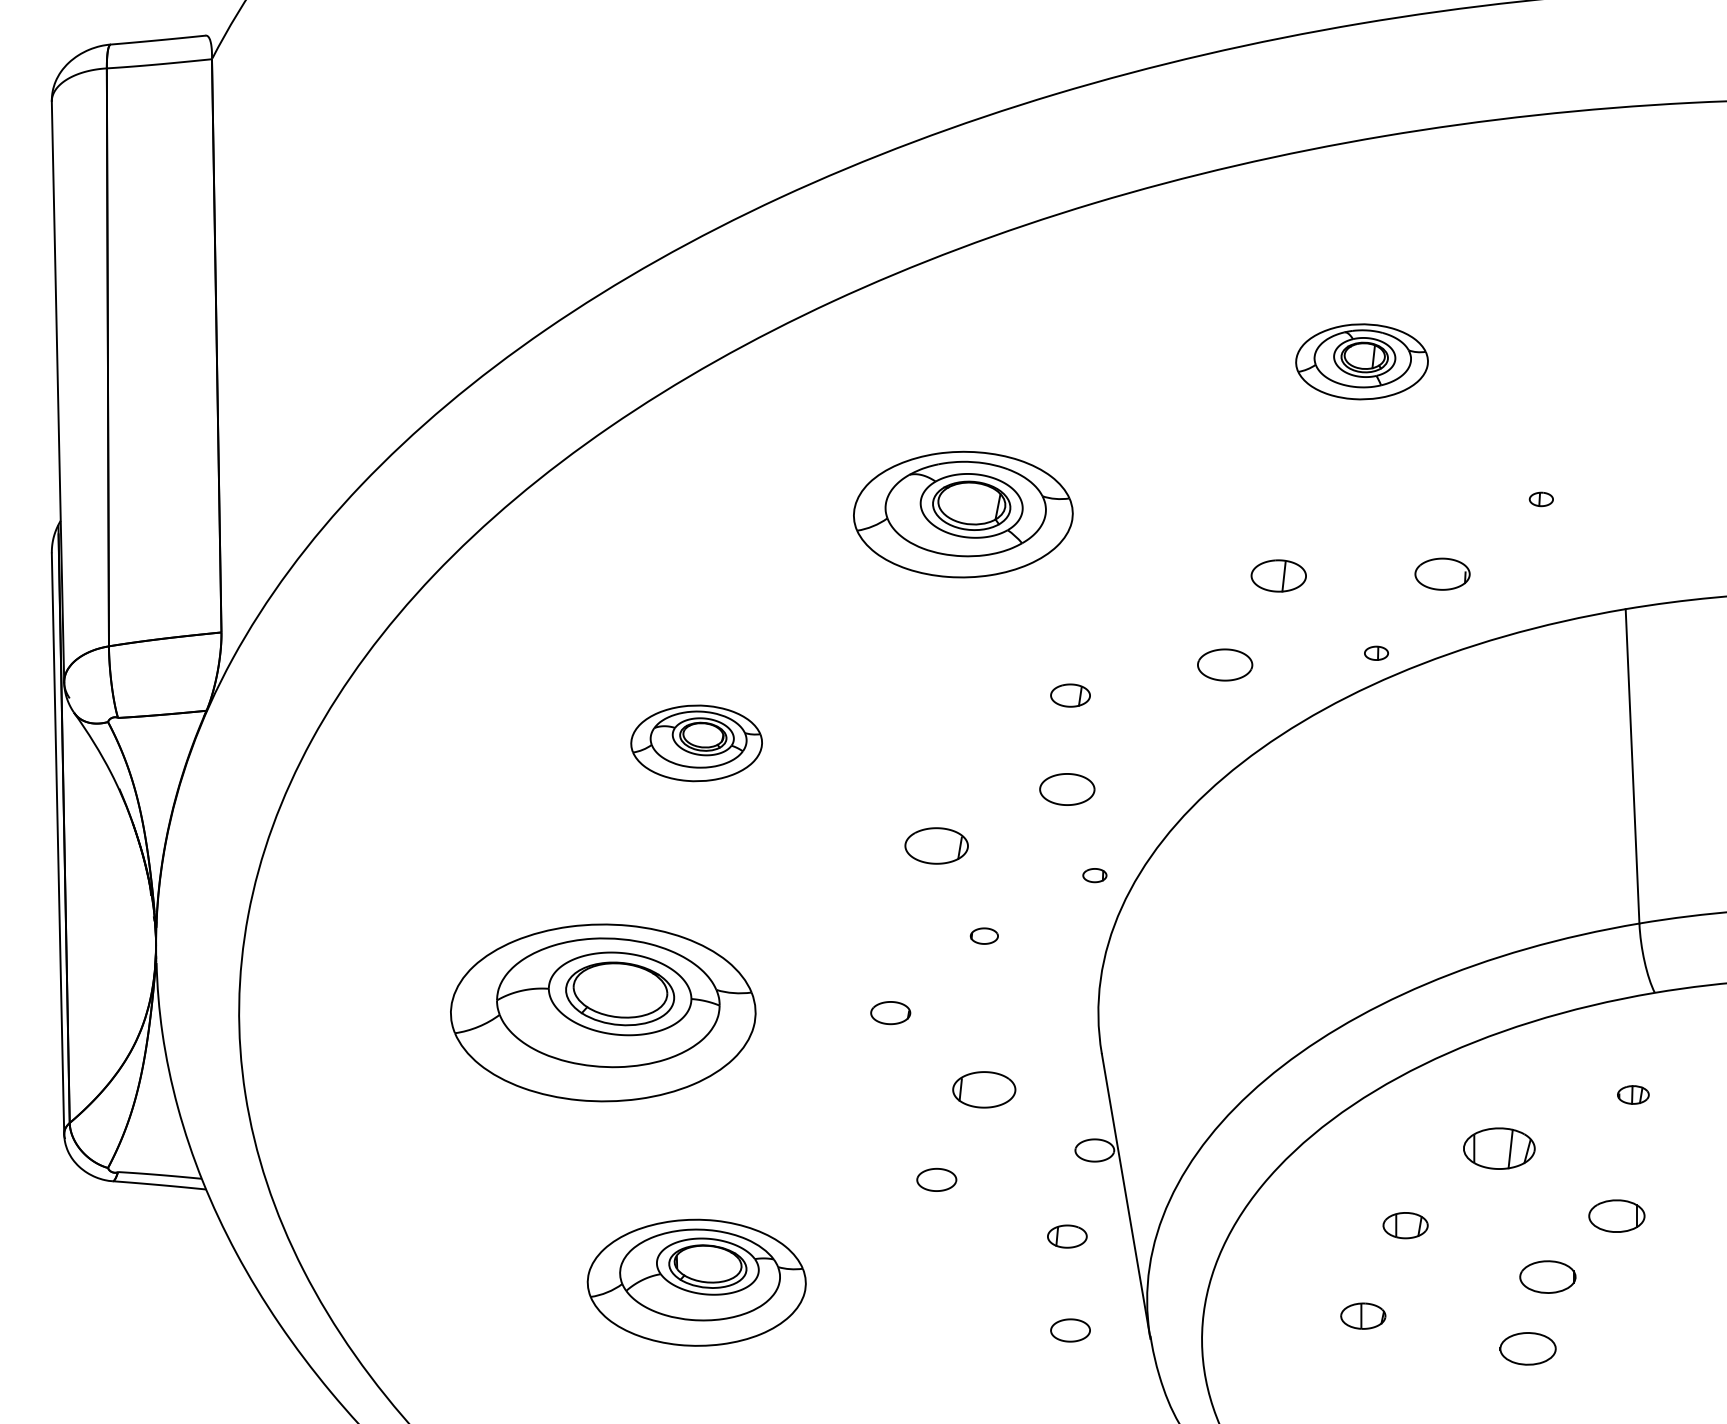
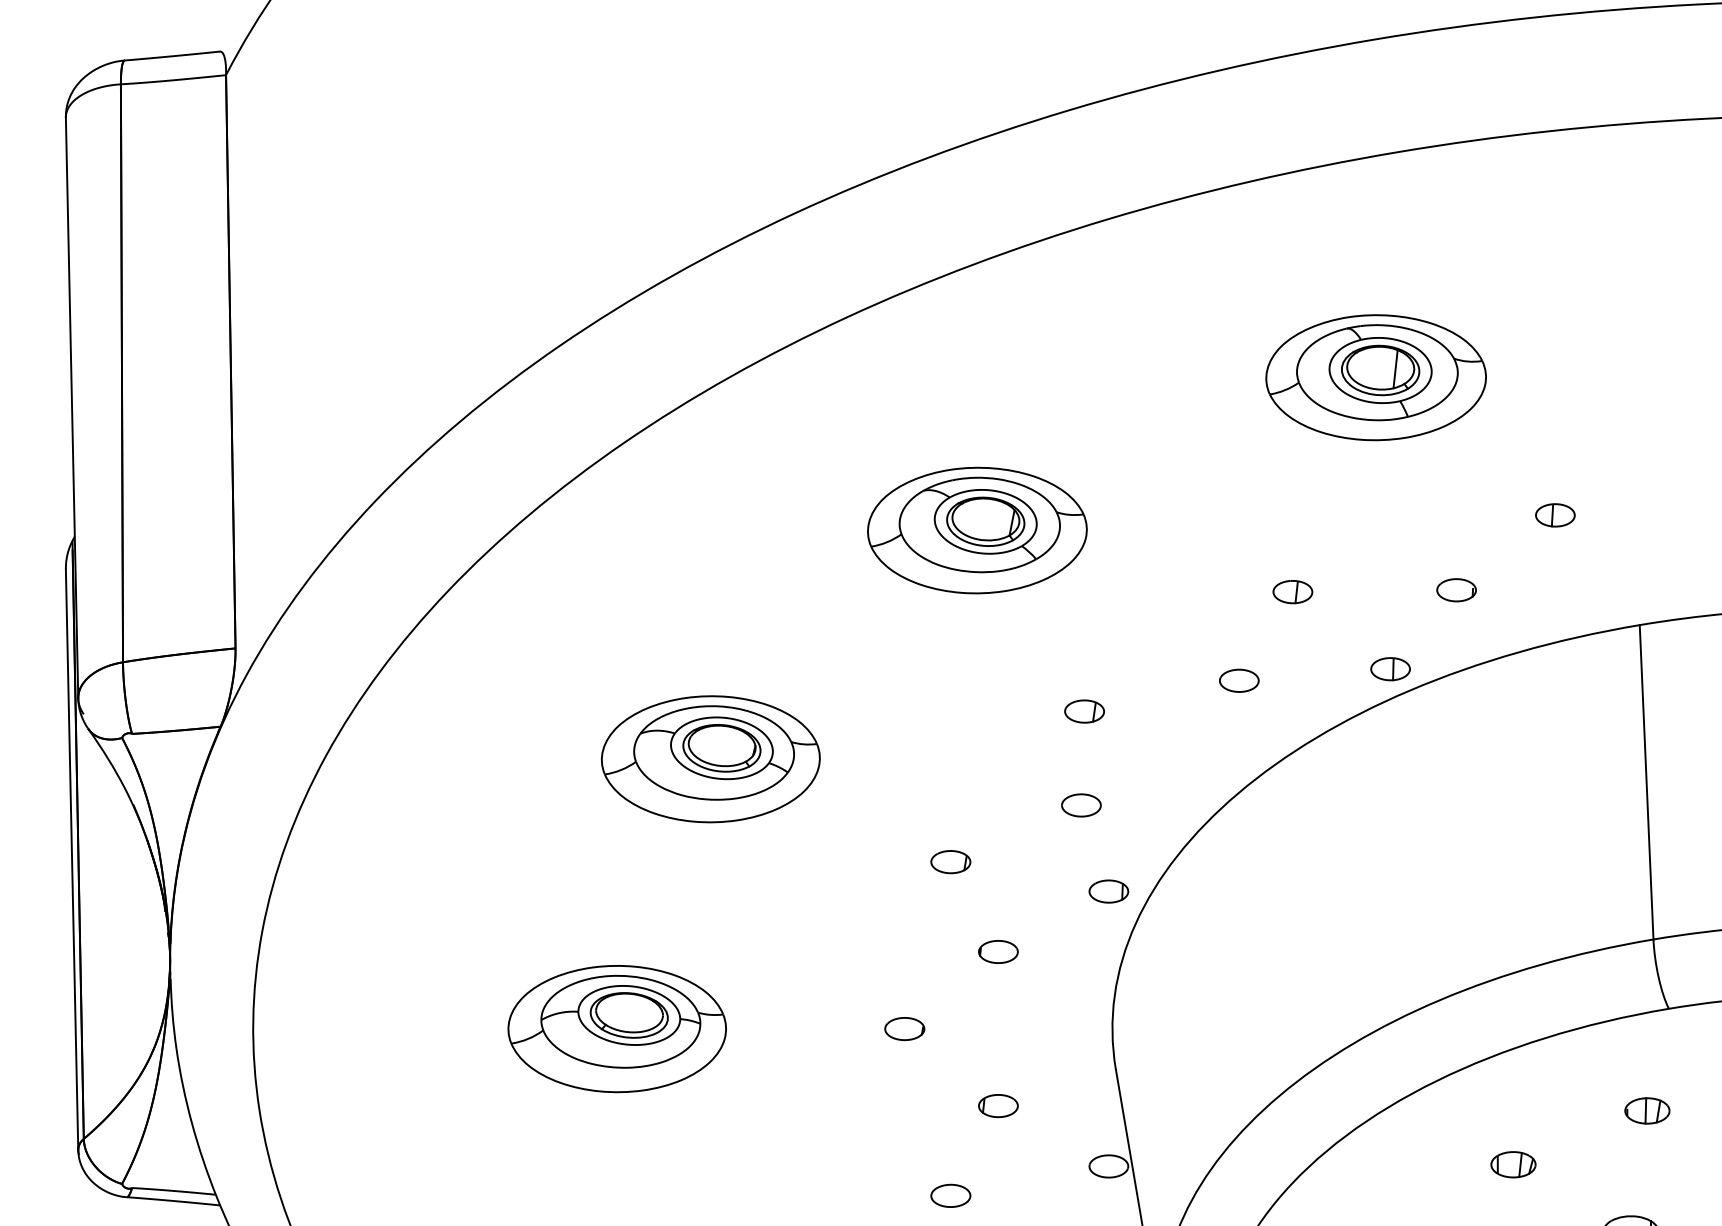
part: (1361, 361) -> (1375, 377), size x1.67
part: (1541, 499) -> (1555, 515), size x1.67
part: (1442, 574) -> (1456, 590), size x0.71
part: (1278, 576) -> (1292, 592), size x0.71
part: (1376, 653) -> (1390, 669), size x1.67
part: (1225, 664) -> (1239, 680), size x0.71
part: (696, 743) -> (710, 759), size x1.67
part: (1067, 789) -> (1081, 805), size x0.71
part: (936, 846) -> (950, 862), size x0.62
part: (1094, 875) -> (1108, 891), size x1.67
part: (984, 936) -> (998, 952), size x1.43
part: (602, 1013) -> (616, 1029), size x0.71
part: (984, 1090) -> (998, 1106), size x0.62
part: (1633, 1094) -> (1647, 1110), size x1.43
part: (1499, 1148) -> (1513, 1164), size x0.62

